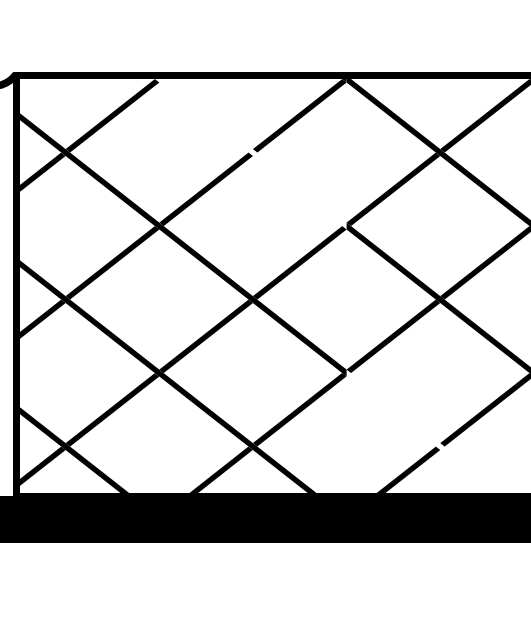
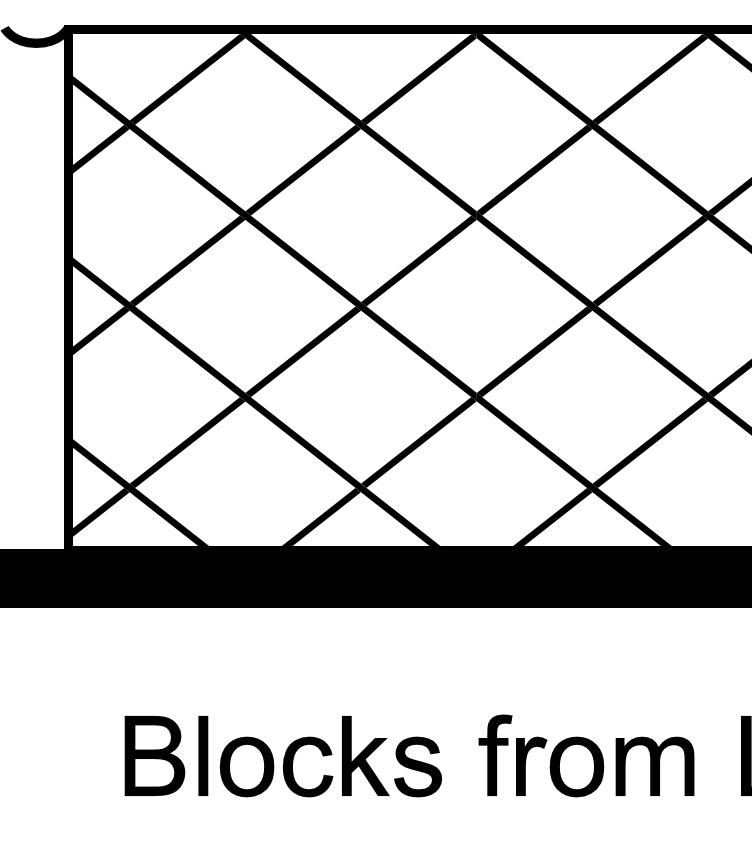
fill: (248, 152) -> (355, 124), added
fill: (427, 432) -> (576, 470), added

